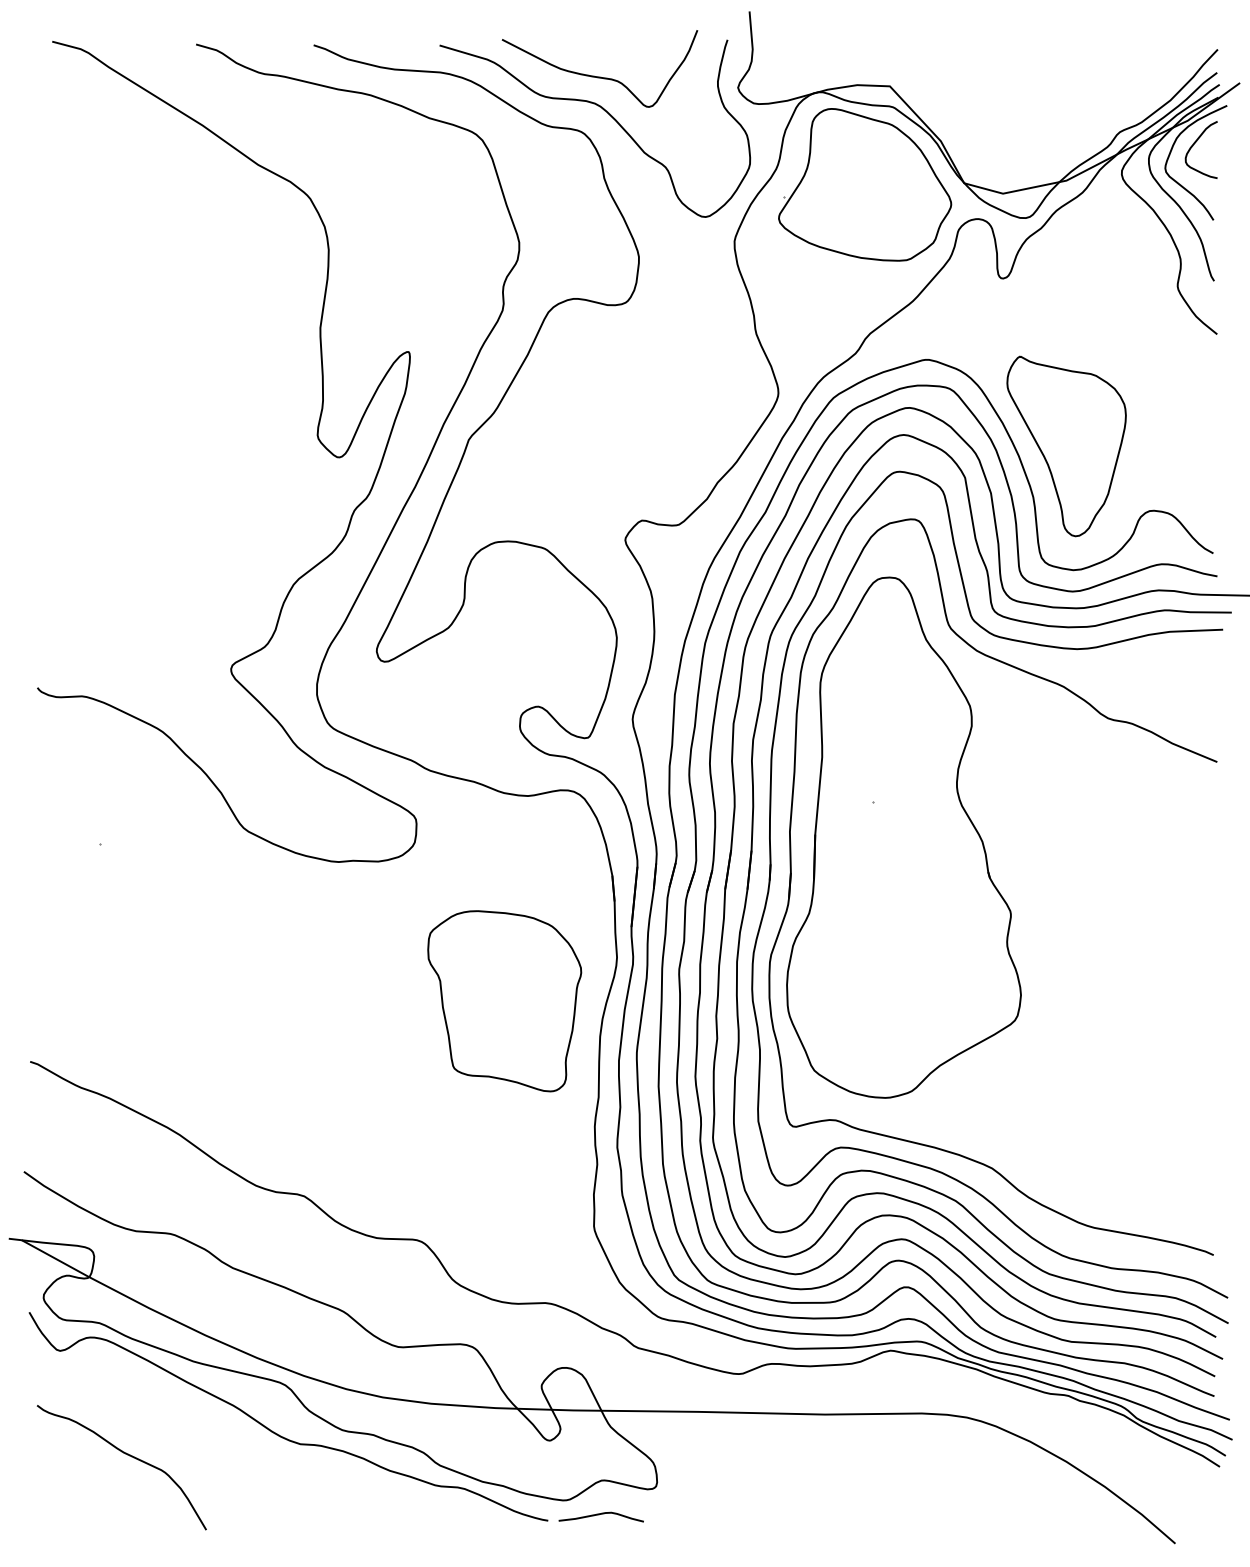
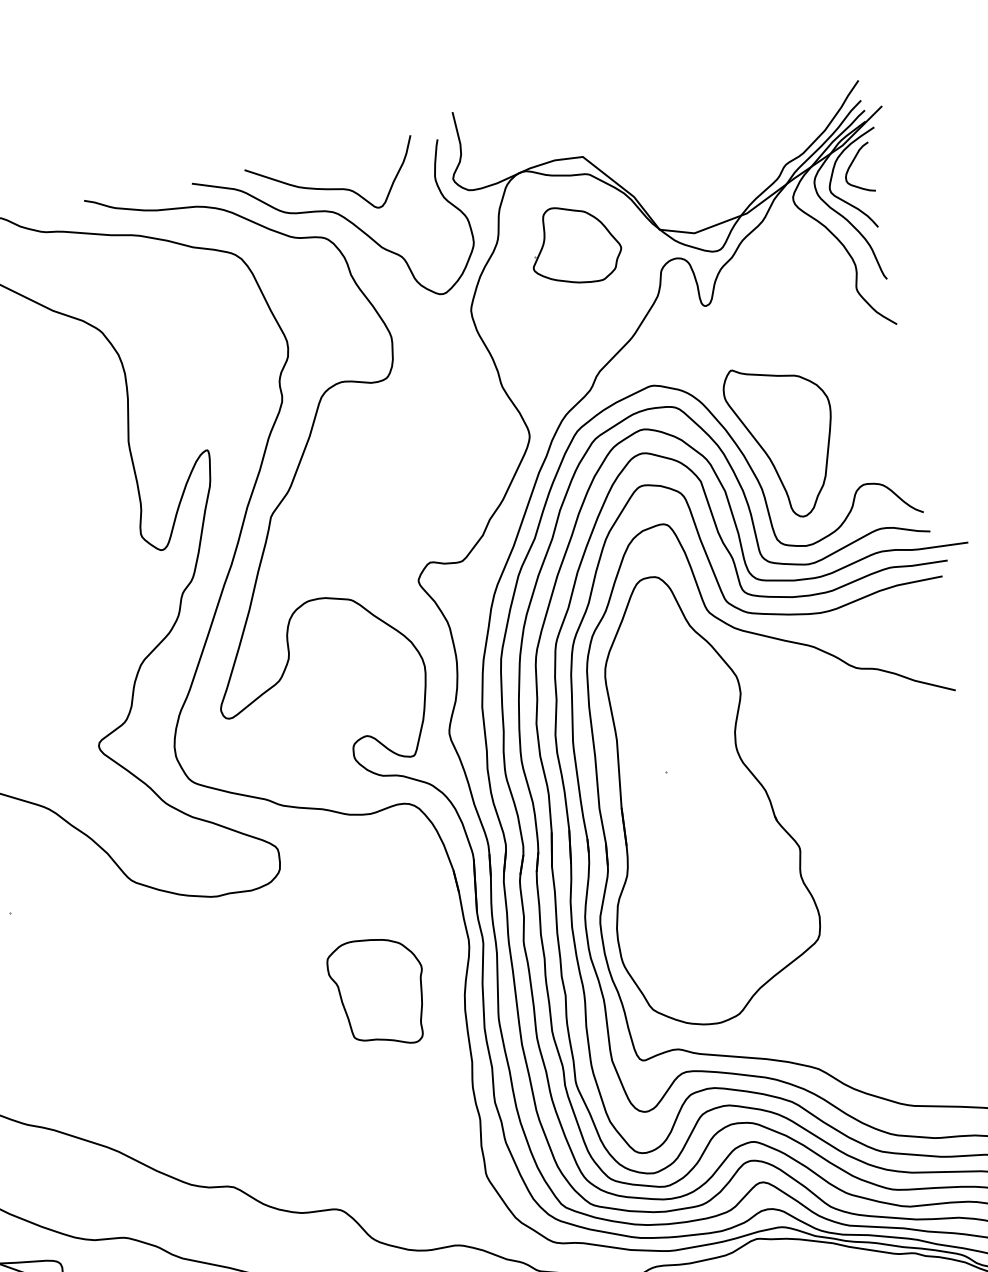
part: (865, 184) -> (575, 244), size x0.6
part: (504, 1001) -> (378, 993), size x0.7

